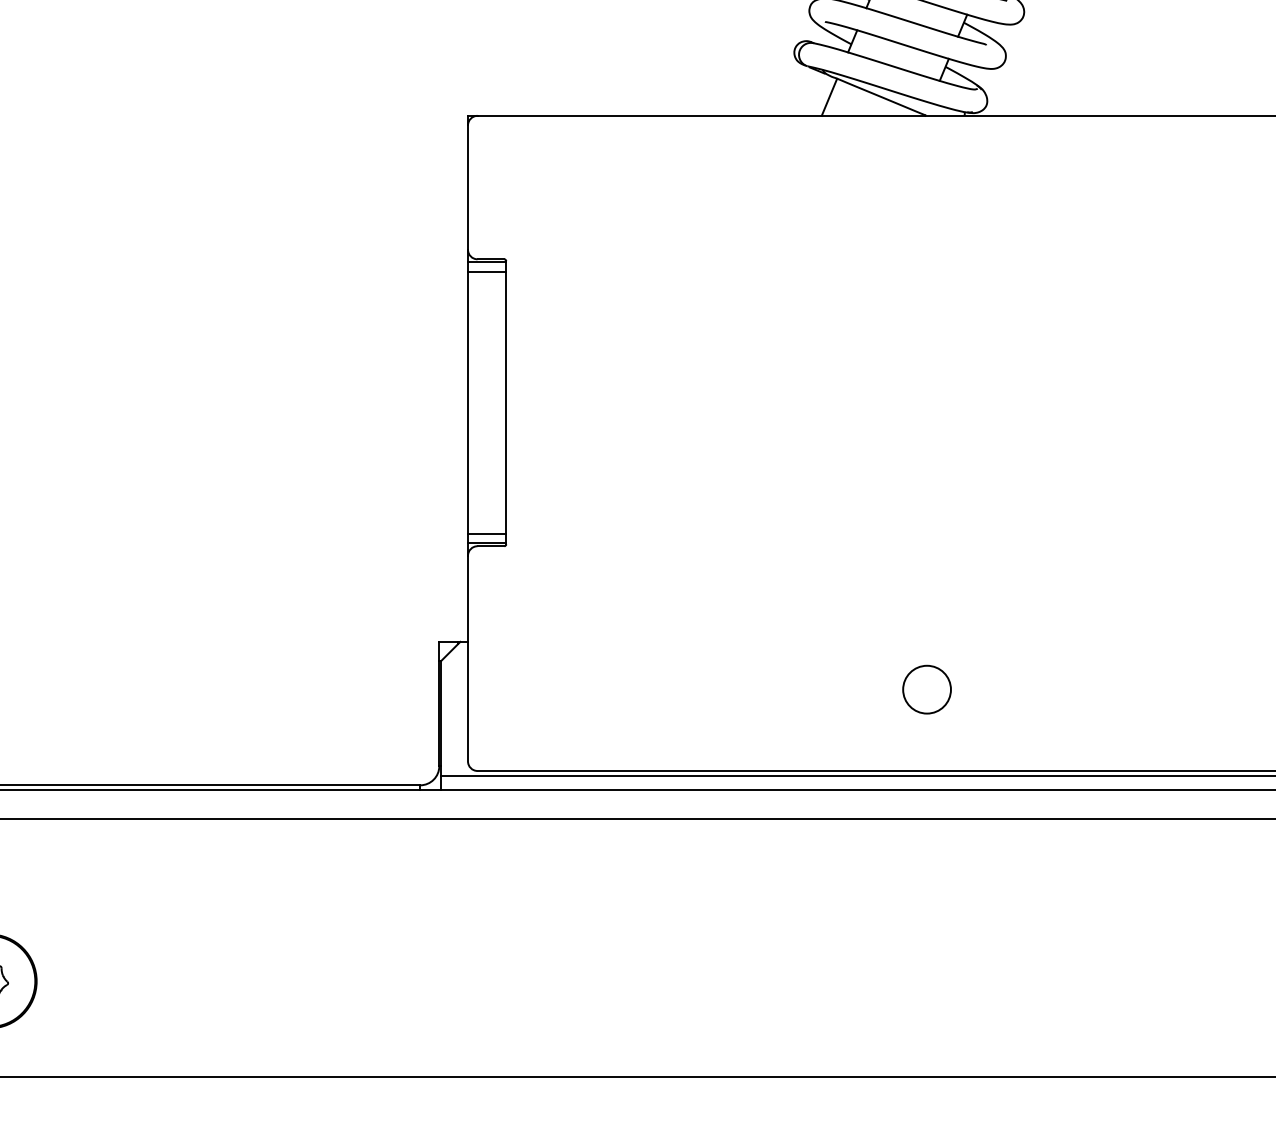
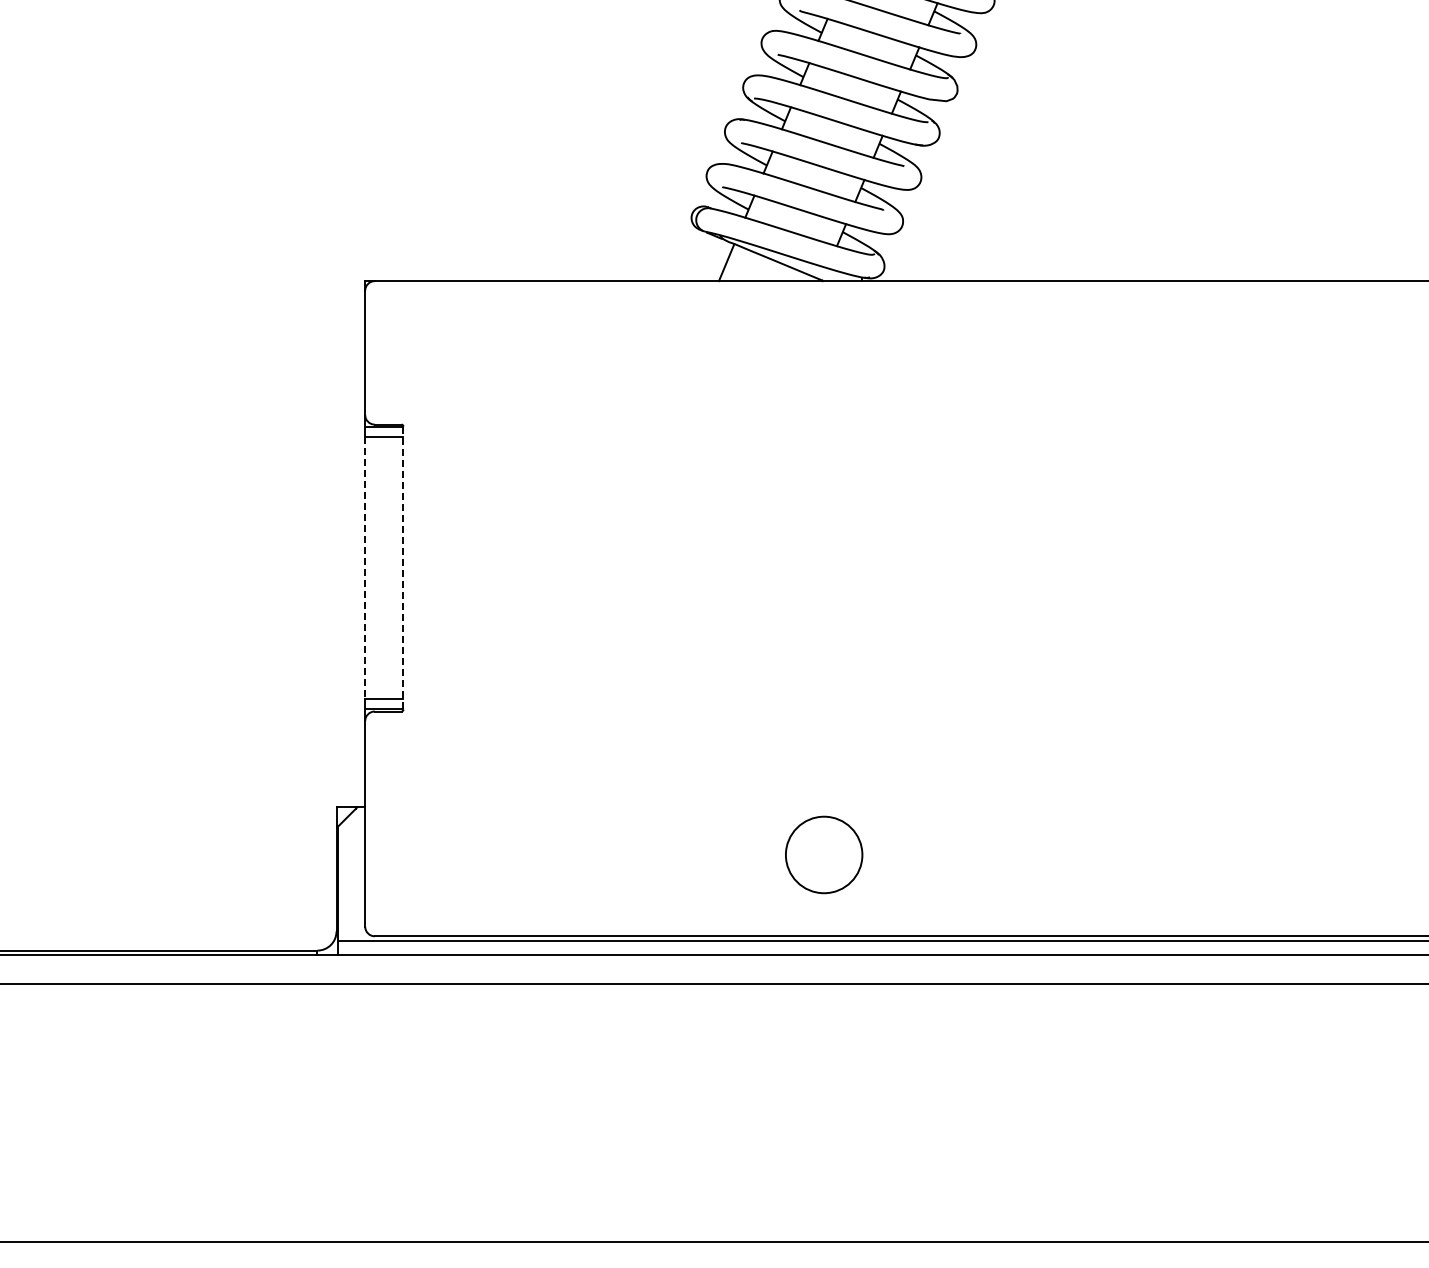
line: (468, 403) -> (365, 568), solid -> dashed
line: (506, 403) -> (403, 568), solid -> dashed
circle: (927, 689) -> (824, 854), size x1.6

